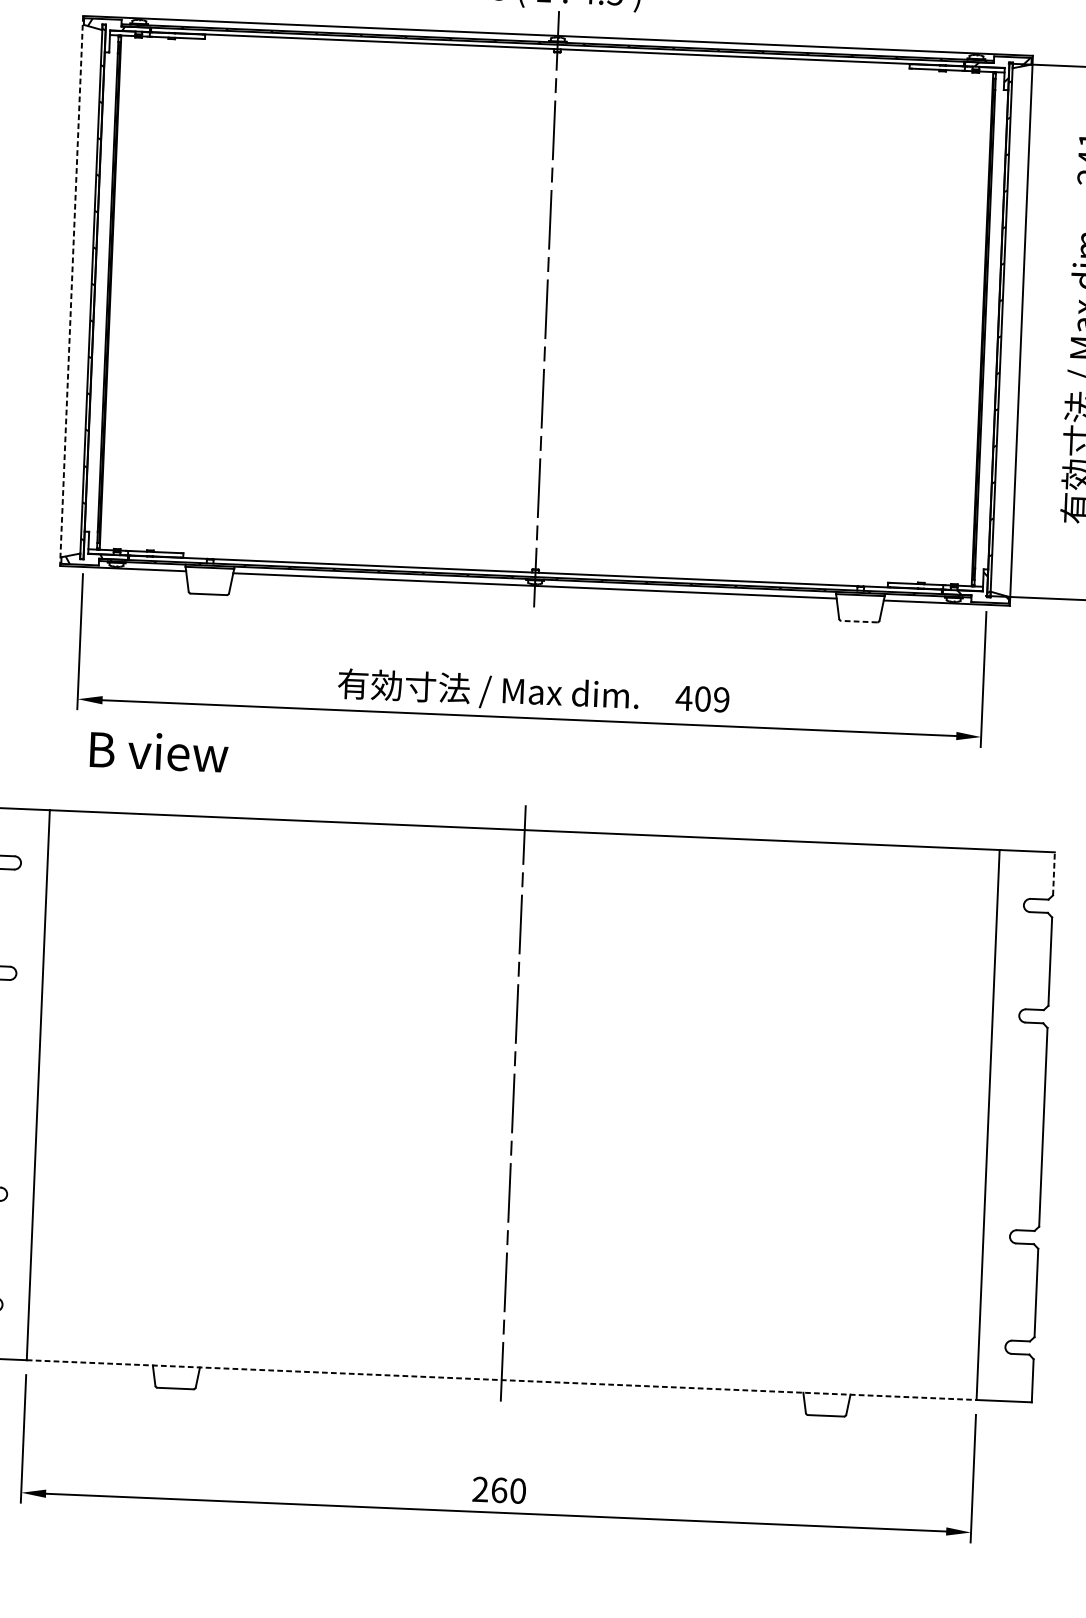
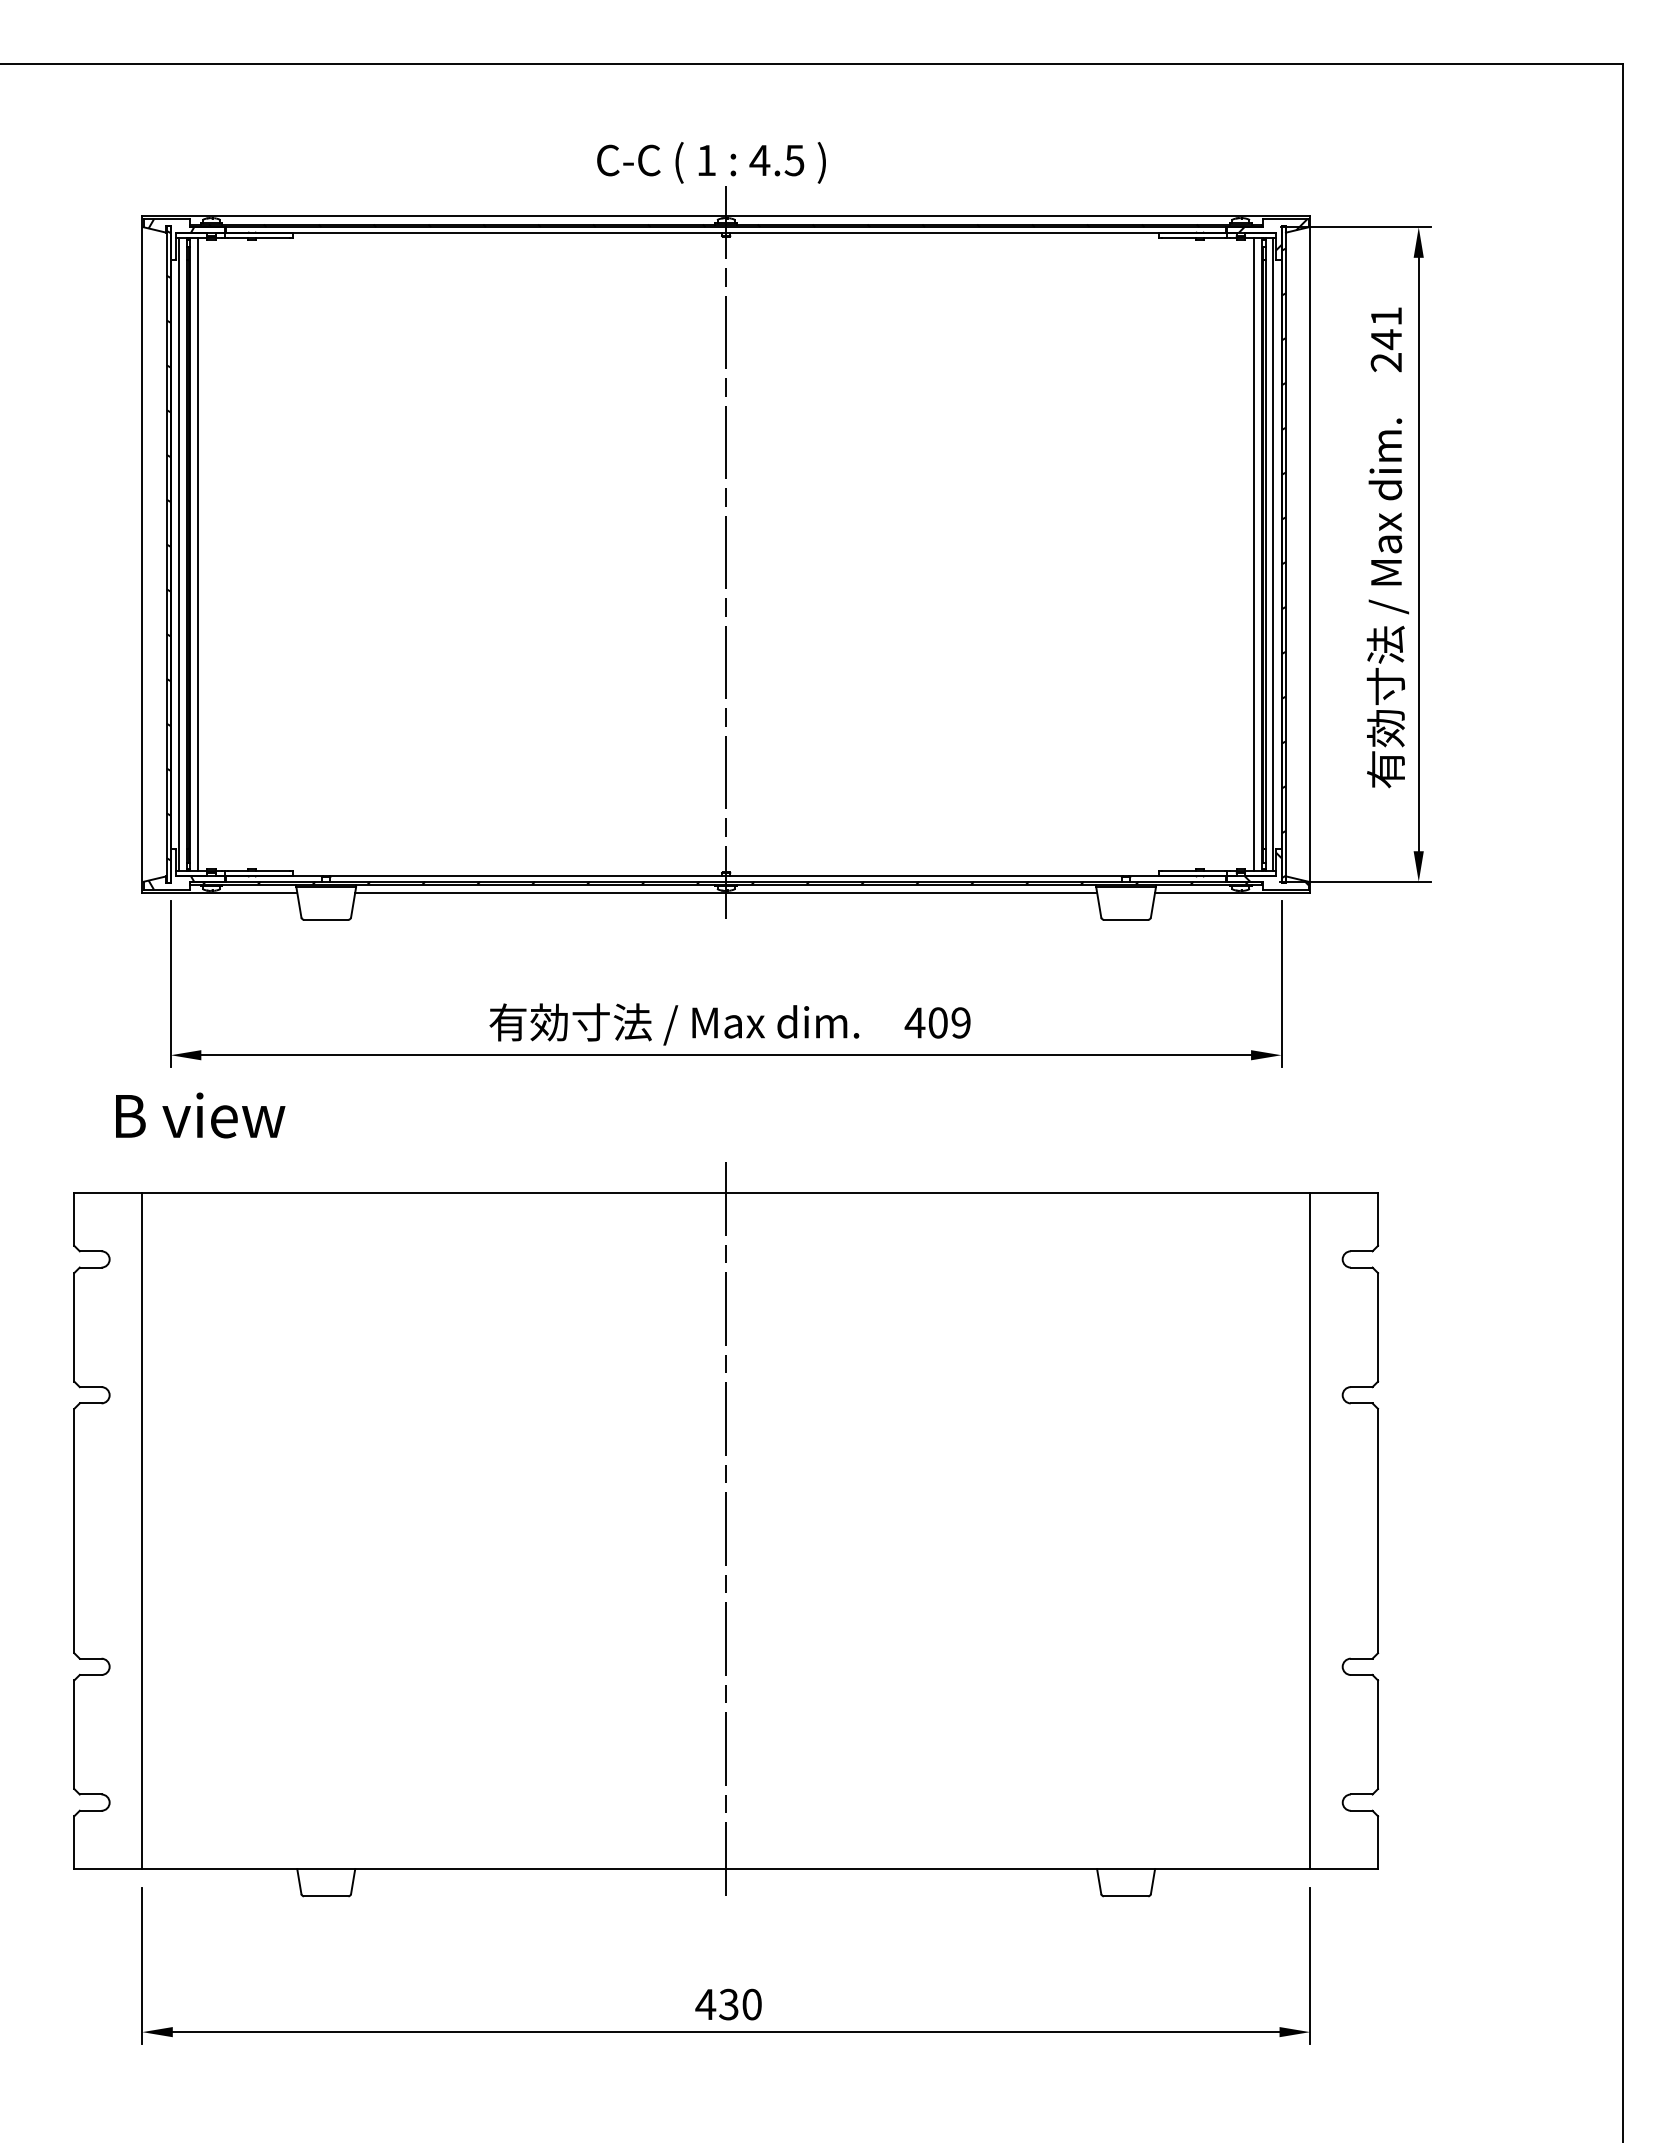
line: (71, 291) -> (142, 555), dashed -> solid
line: (101, 292) -> (178, 554), added
line: (116, 292) -> (197, 554), added
line: (976, 328) -> (1254, 554), added
line: (991, 329) -> (1273, 554), added
line: (858, 621) -> (1125, 919), dashed -> solid
text: (159, 751) -> (200, 1115), moved
line: (1054, 873) -> (1378, 1218), dashed -> solid
line: (501, 1380) -> (726, 1869), dashed -> solid
text: (489, 1489) -> (716, 2004), 260 -> 430

